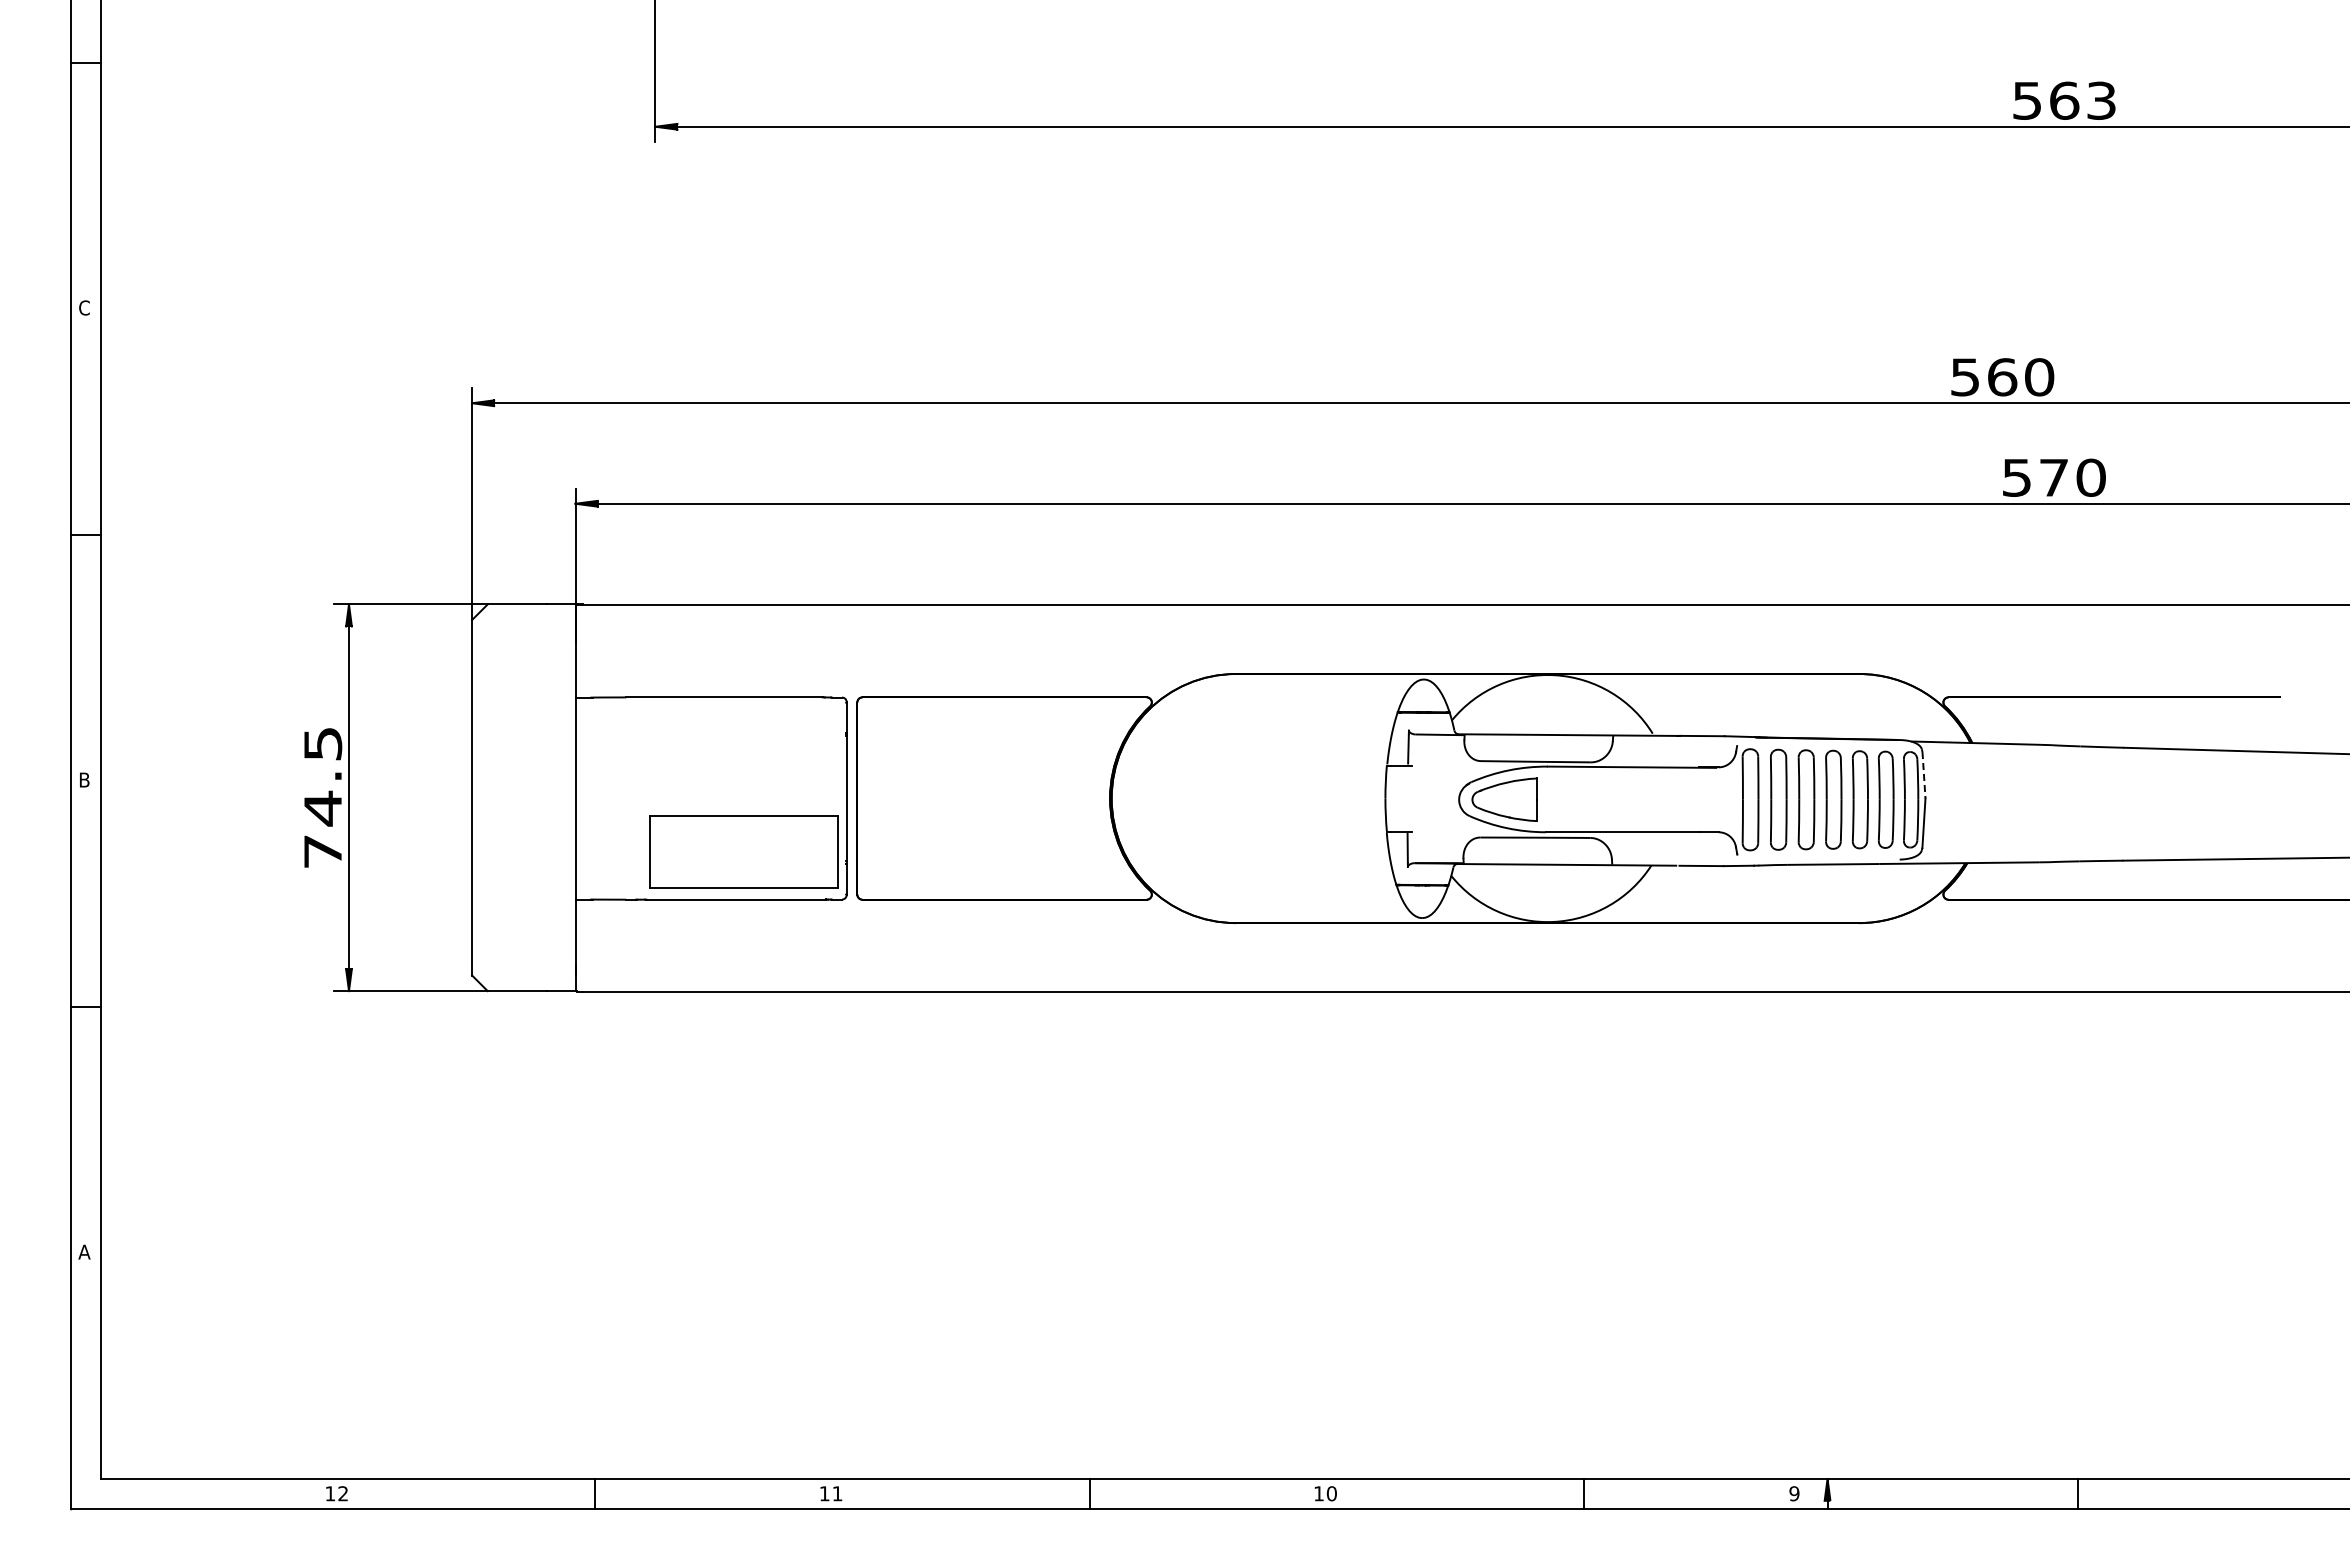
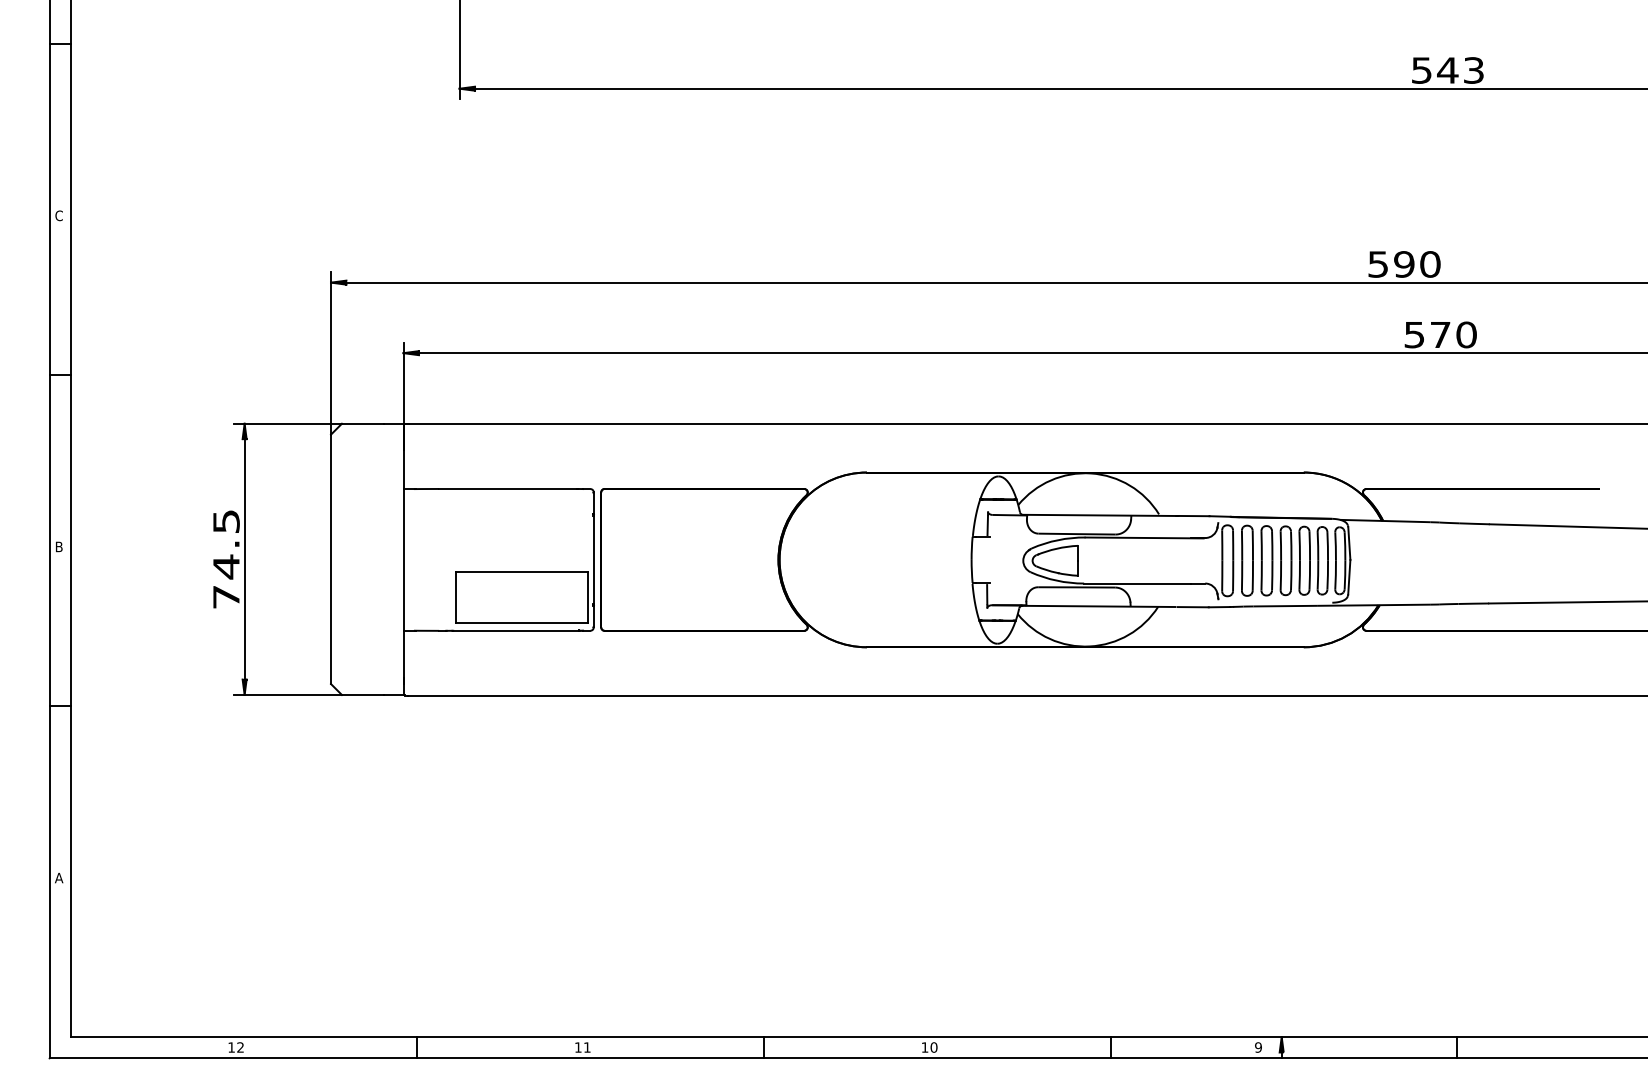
text: (2063, 100) -> (1447, 70), 563 -> 543
text: (2002, 377) -> (1404, 264), 560 -> 590
line: (1924, 775) -> (1349, 543), dashed -> solid

